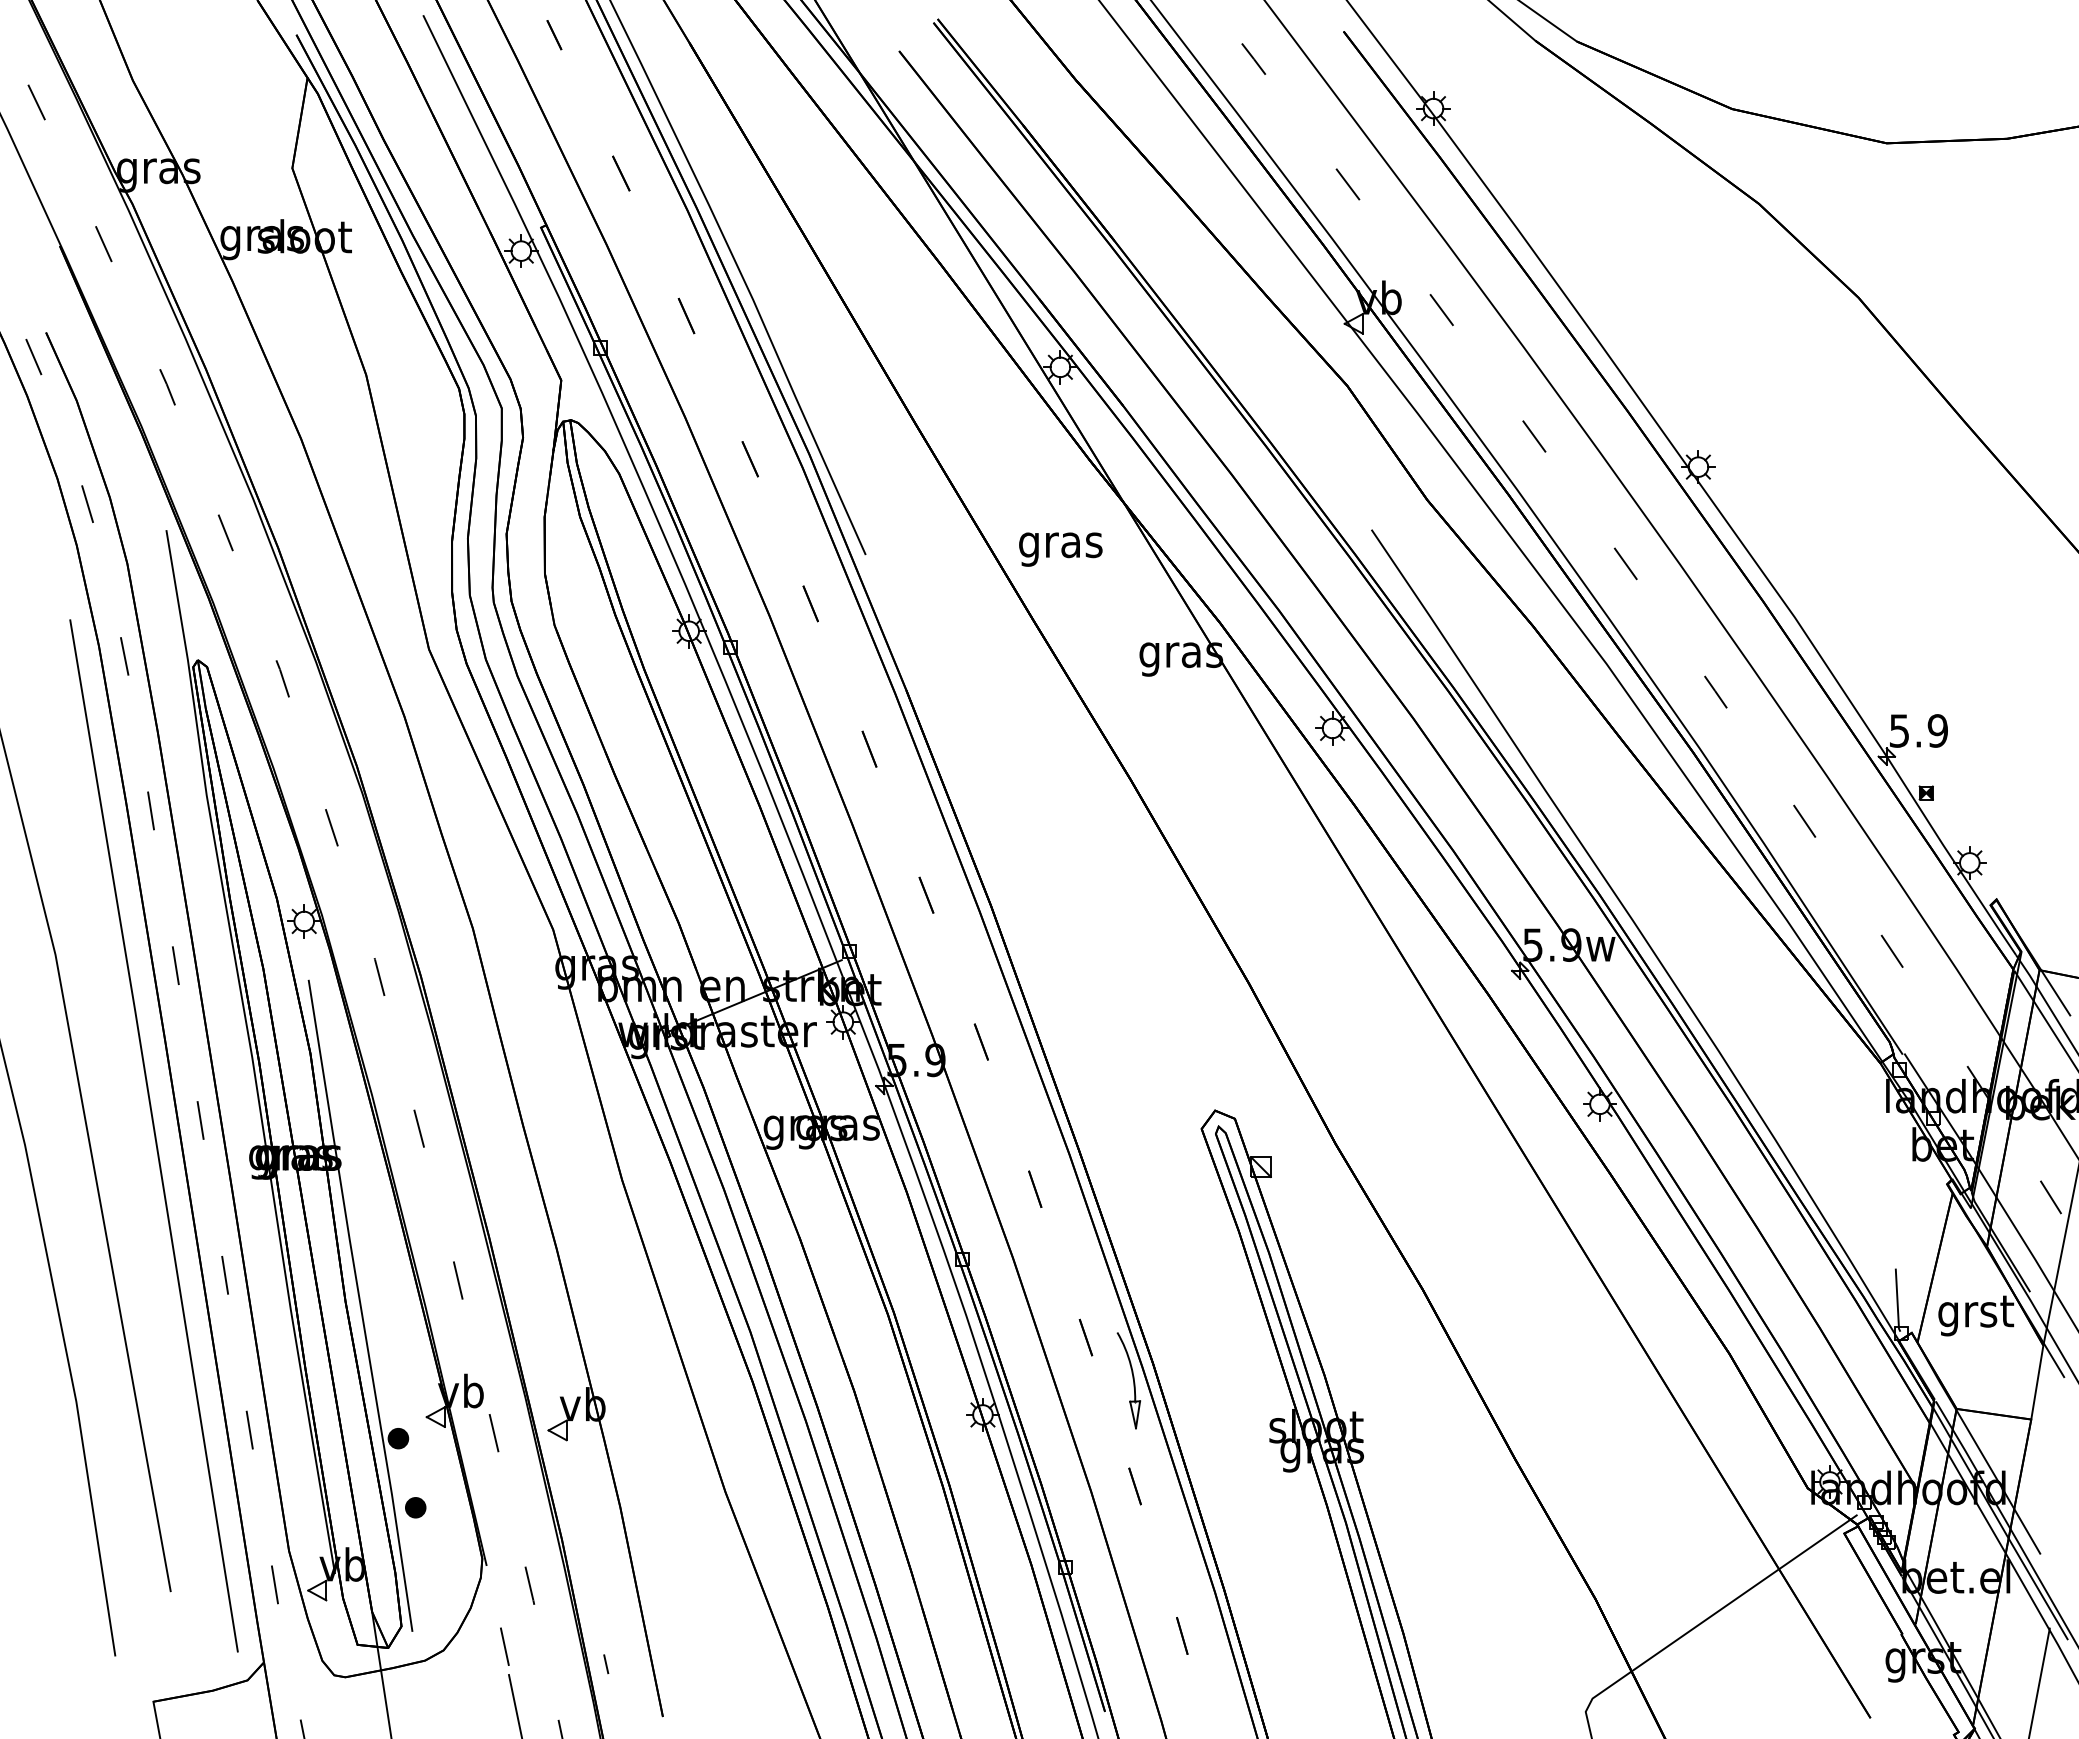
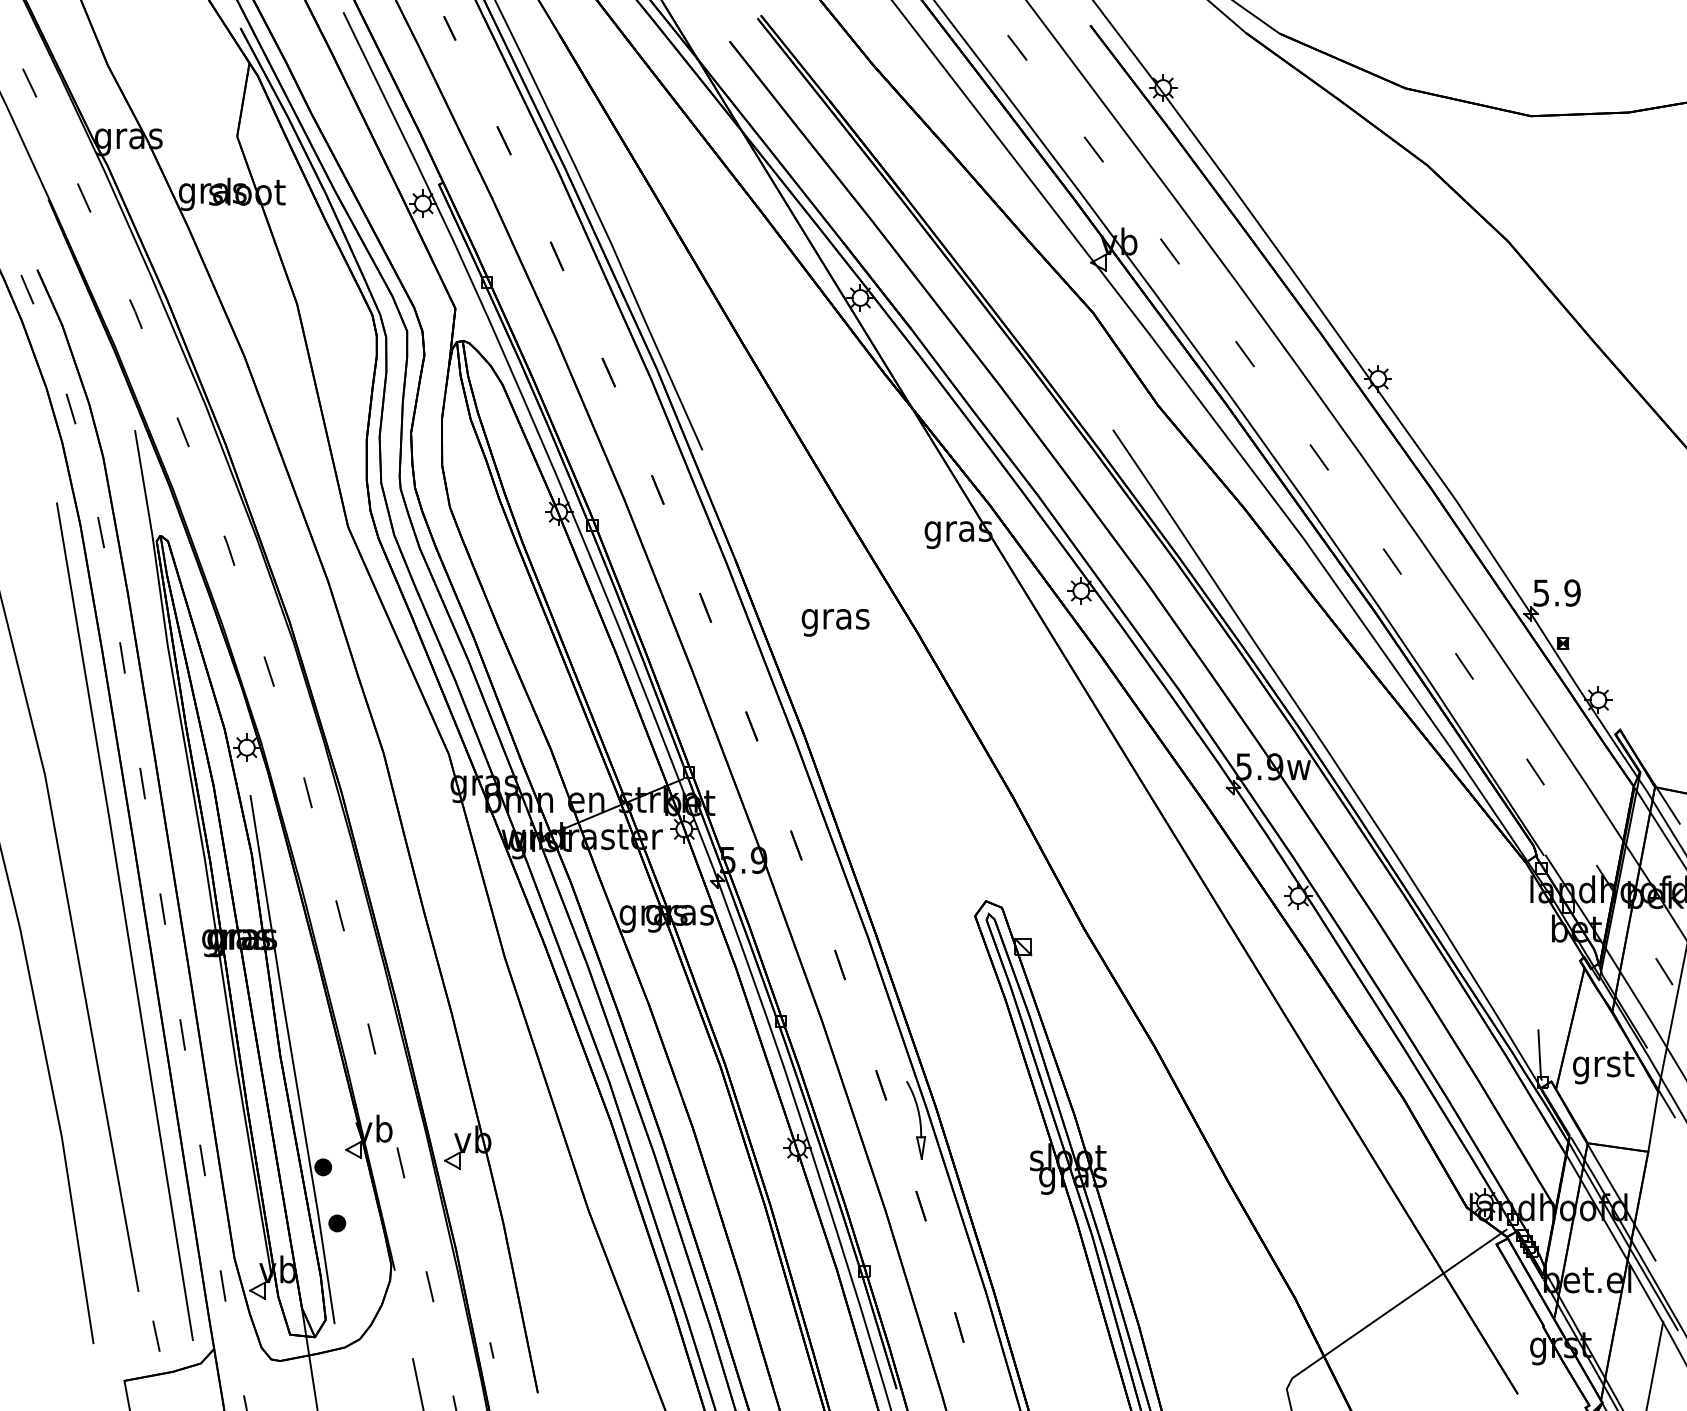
text: (1060, 549) -> (835, 622), moved
line: (504, 1646) -> (156, 1336), moved

